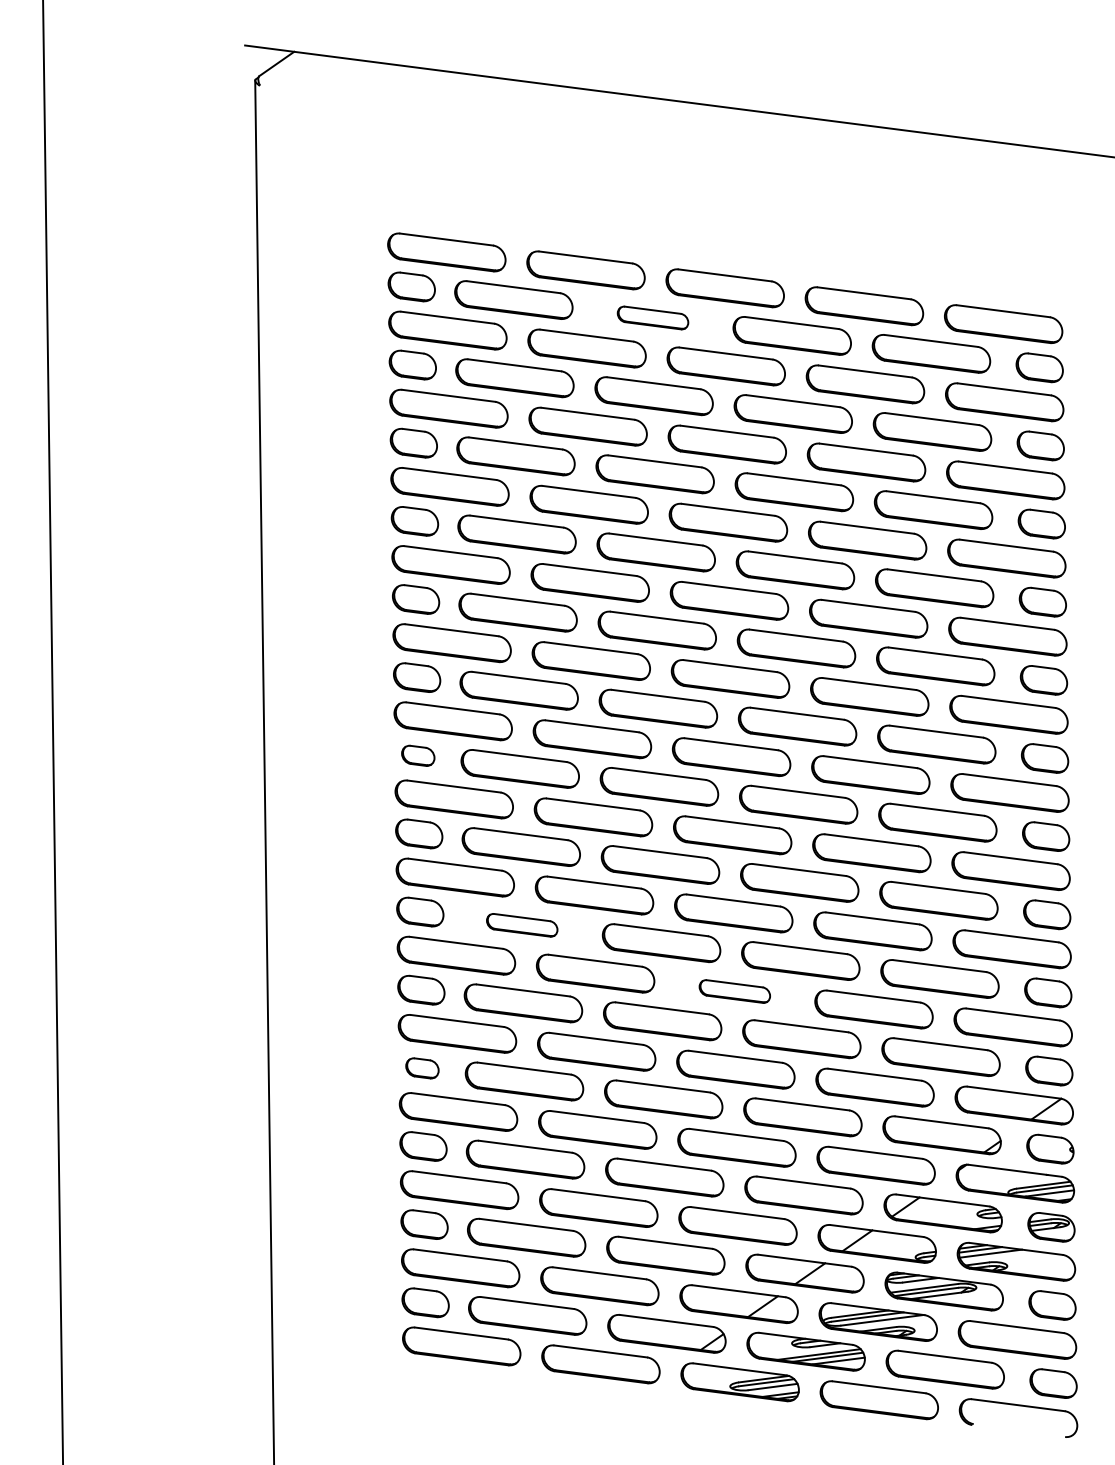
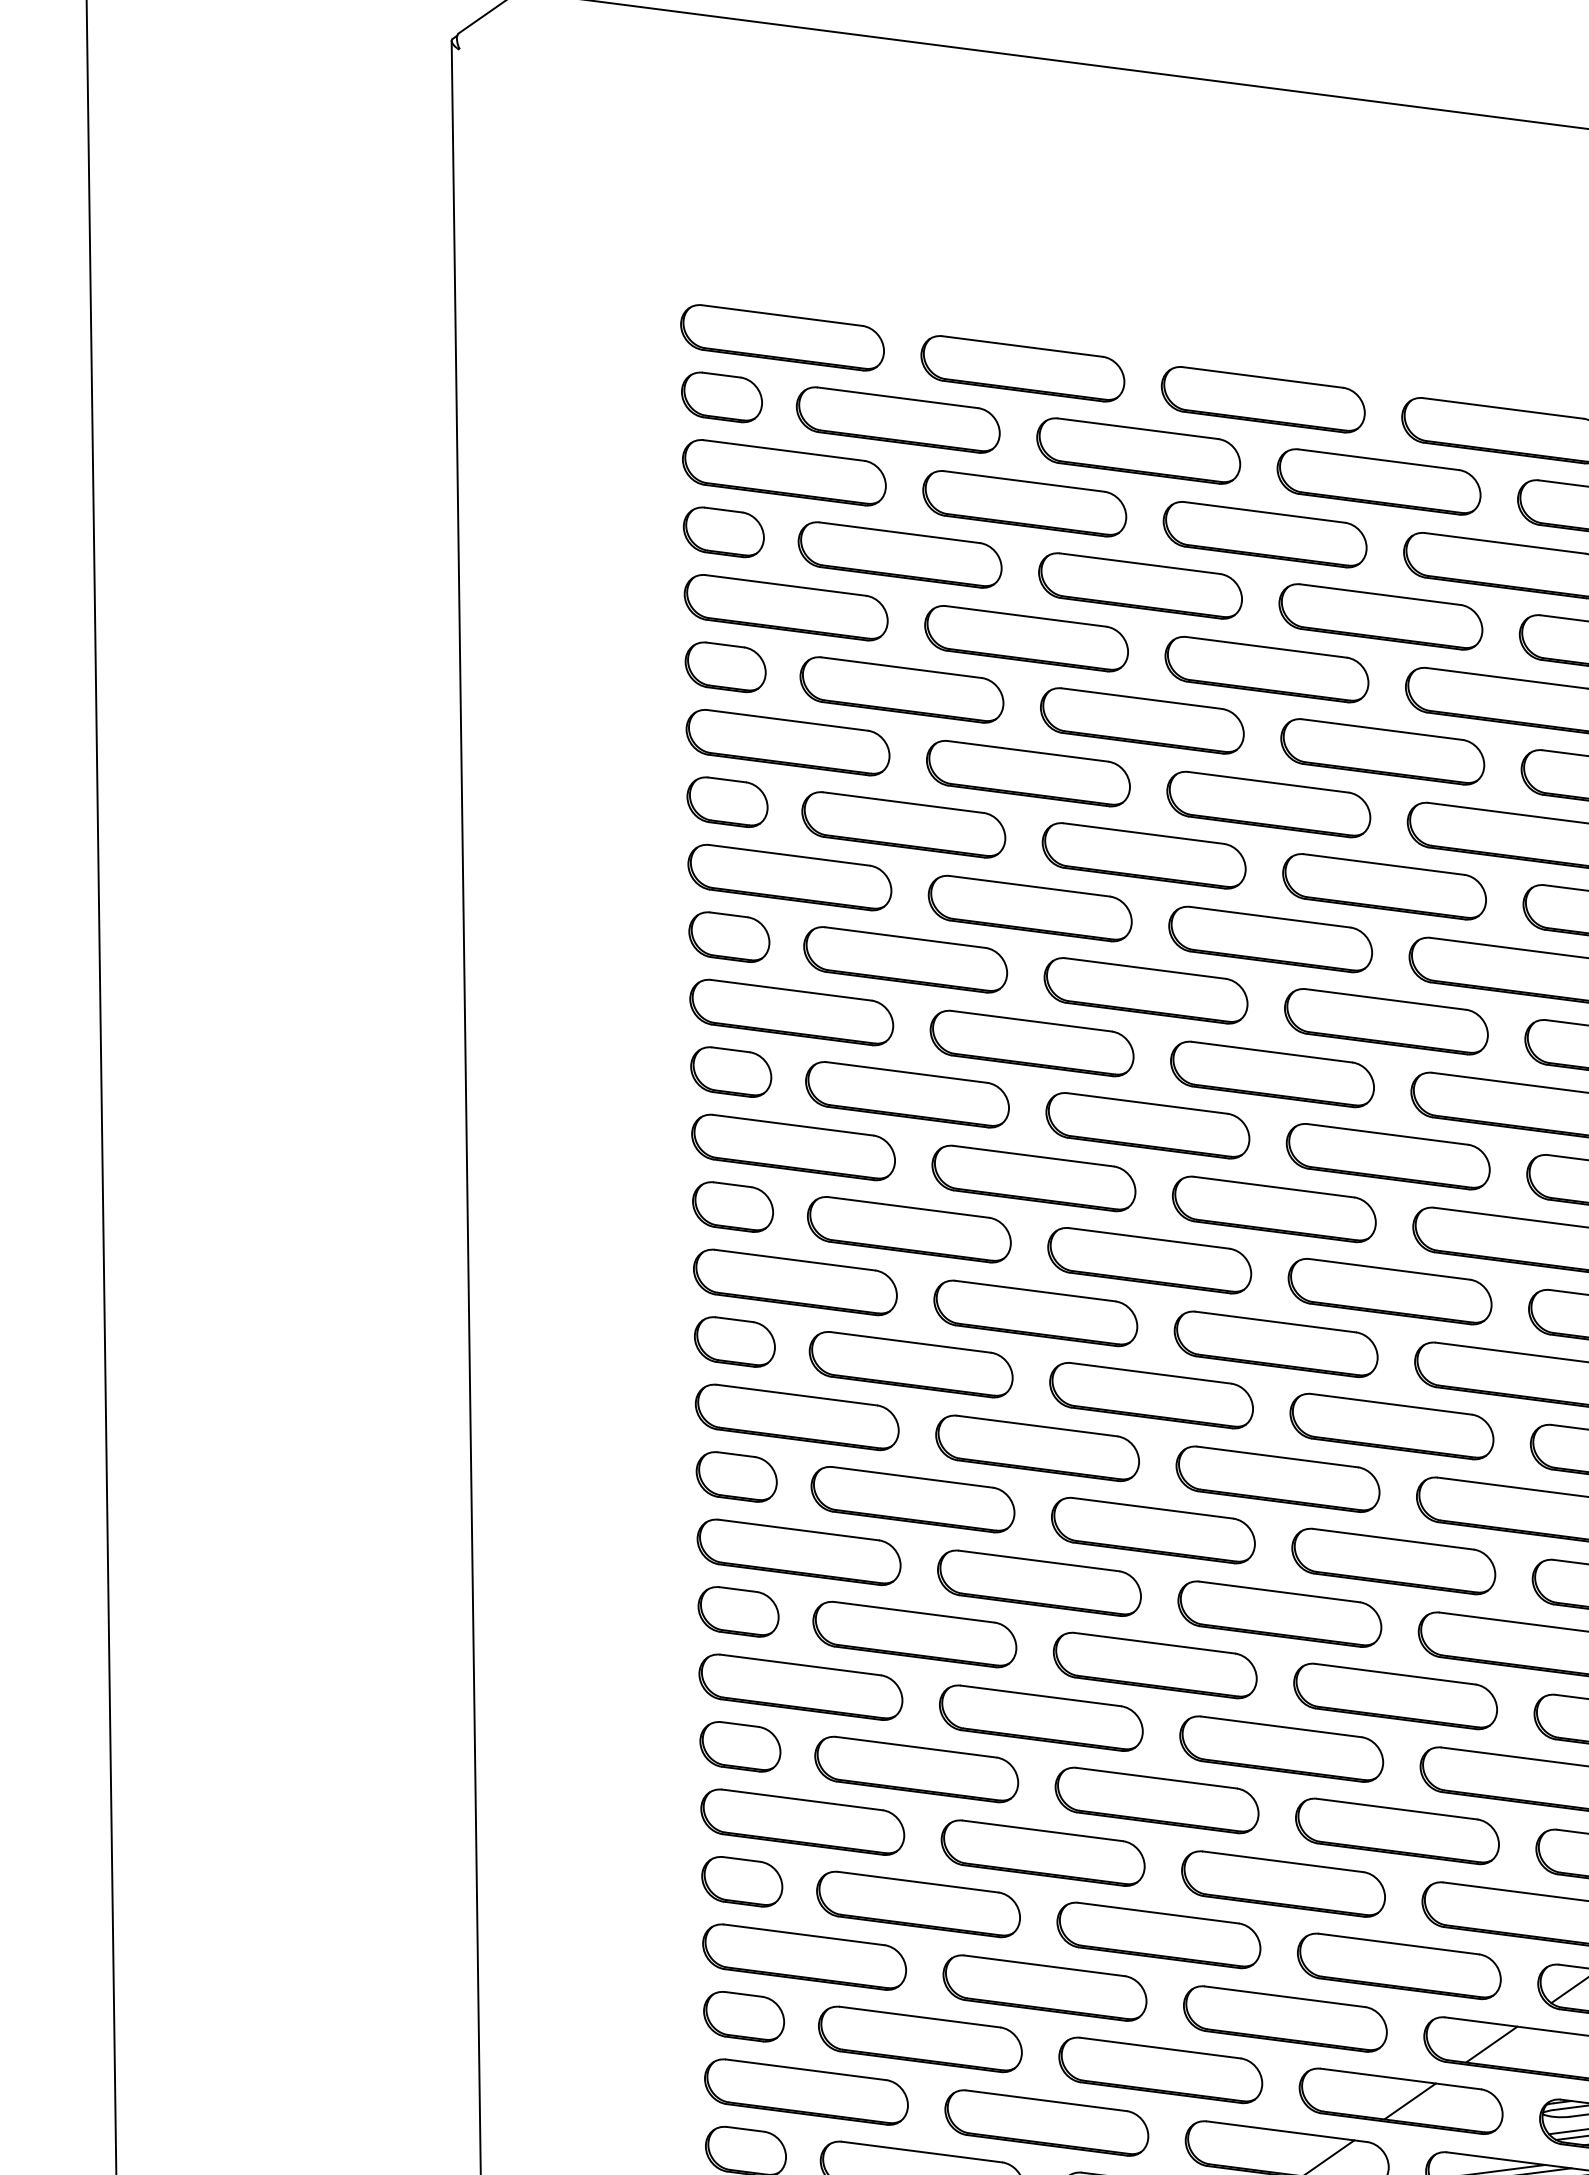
part: (652, 317) -> (1137, 450), size x1.67
part: (418, 755) -> (733, 1206), size x1.43
part: (521, 925) -> (911, 1500), size x1.67
part: (734, 991) -> (1279, 1614), size x1.67
part: (422, 1068) -> (740, 1747), size x1.43

